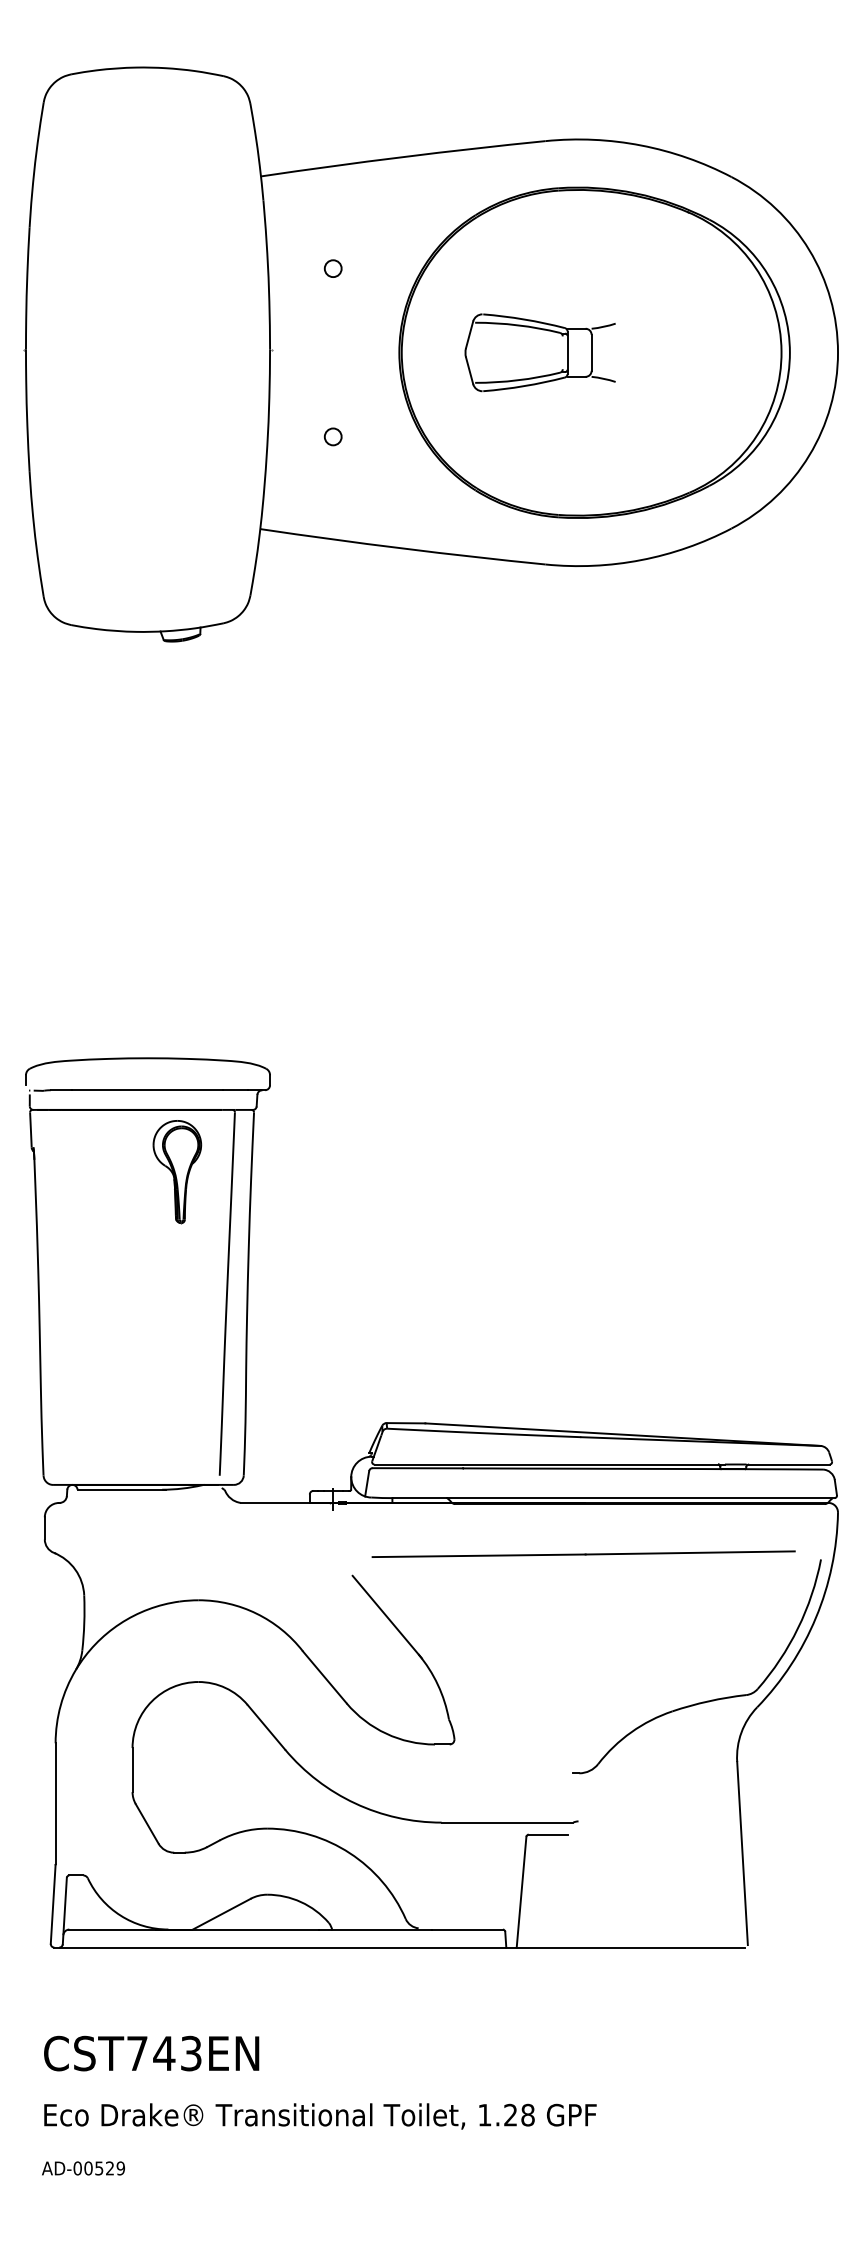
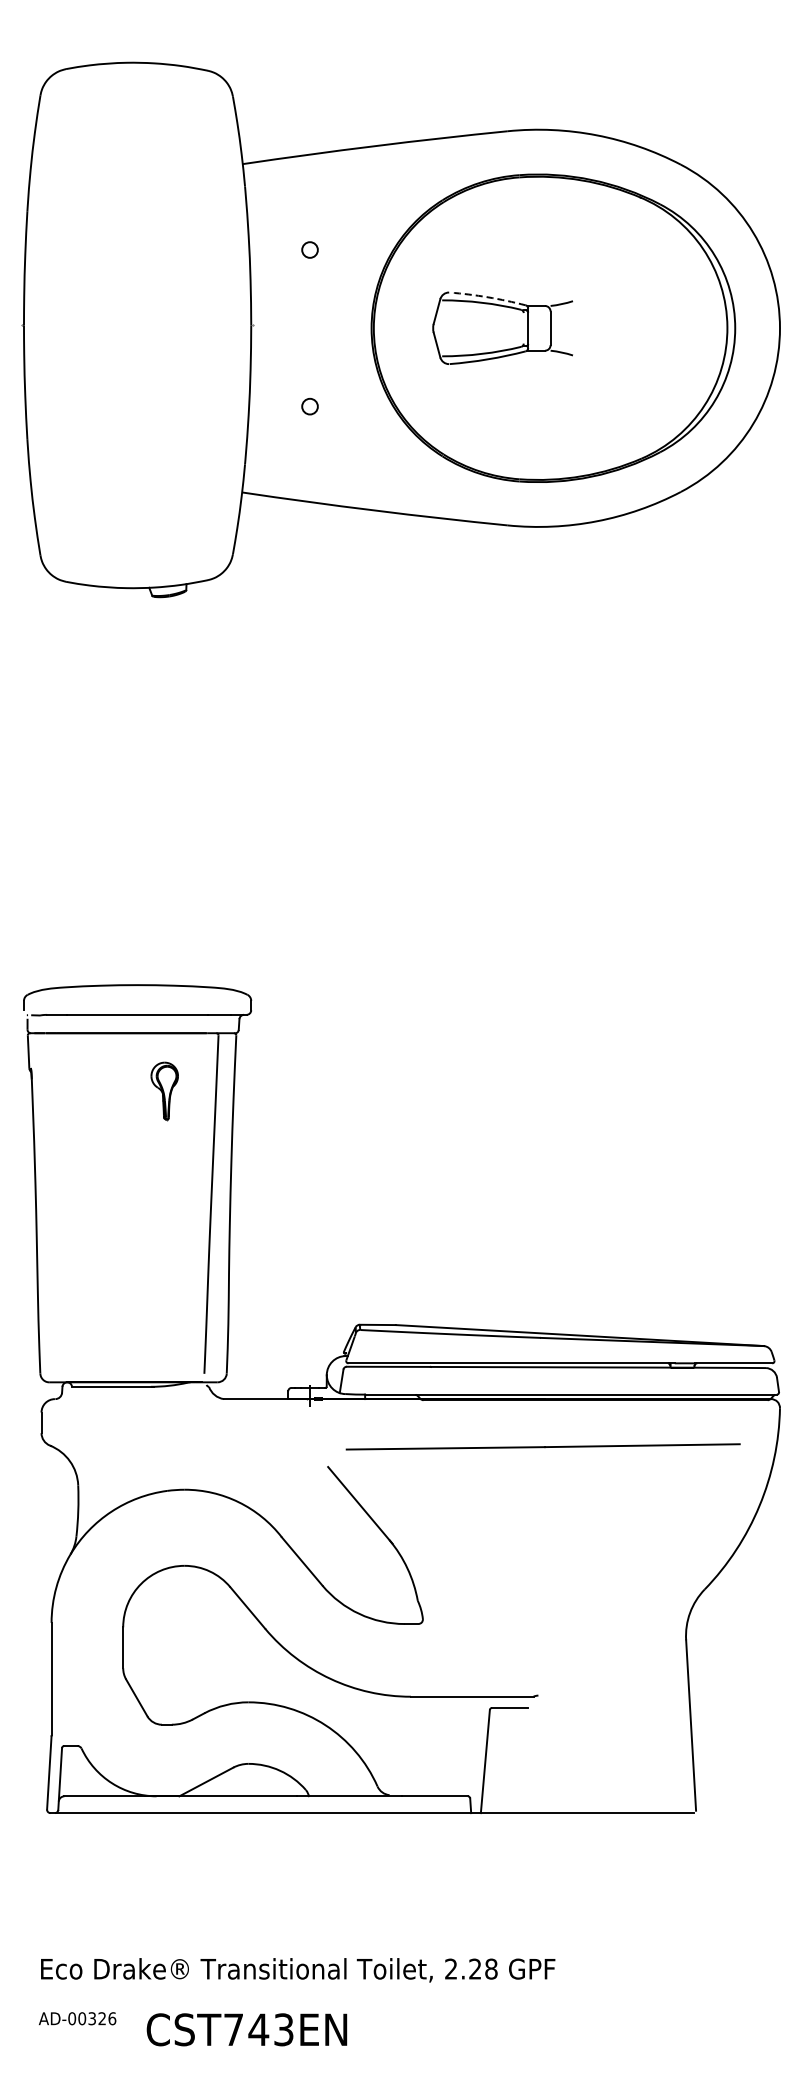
arc: (524, 319) -> (488, 297), solid -> dashed
part: (176, 1172) -> (164, 1091), size x0.6
part: (704, 1700) -> (655, 1583), removed
text: (151, 2053) -> (246, 2029), moved
text: (484, 2114) -> (450, 1968), 1.28 -> 2.28
text: (110, 2168) -> (102, 2018), AD-00529 -> AD-00326

